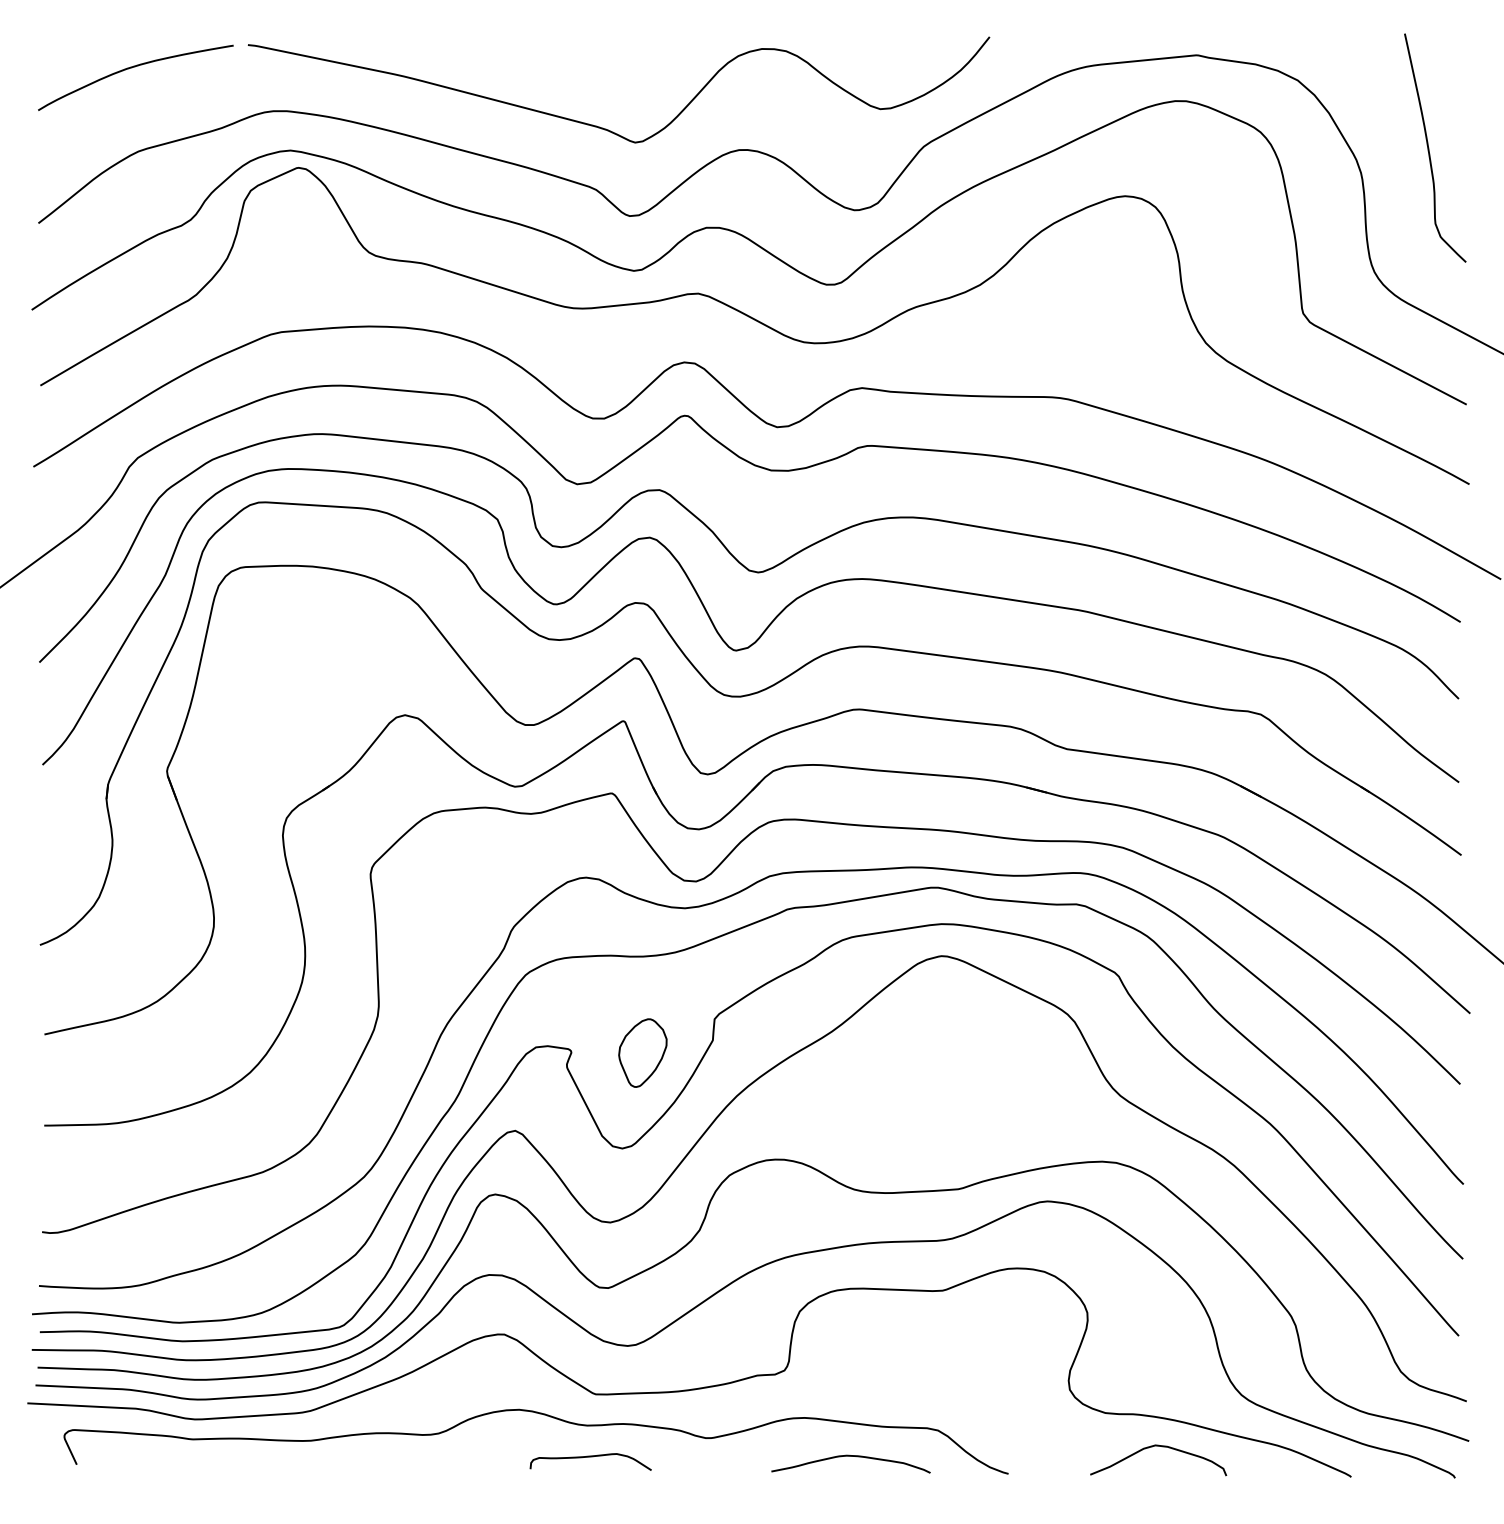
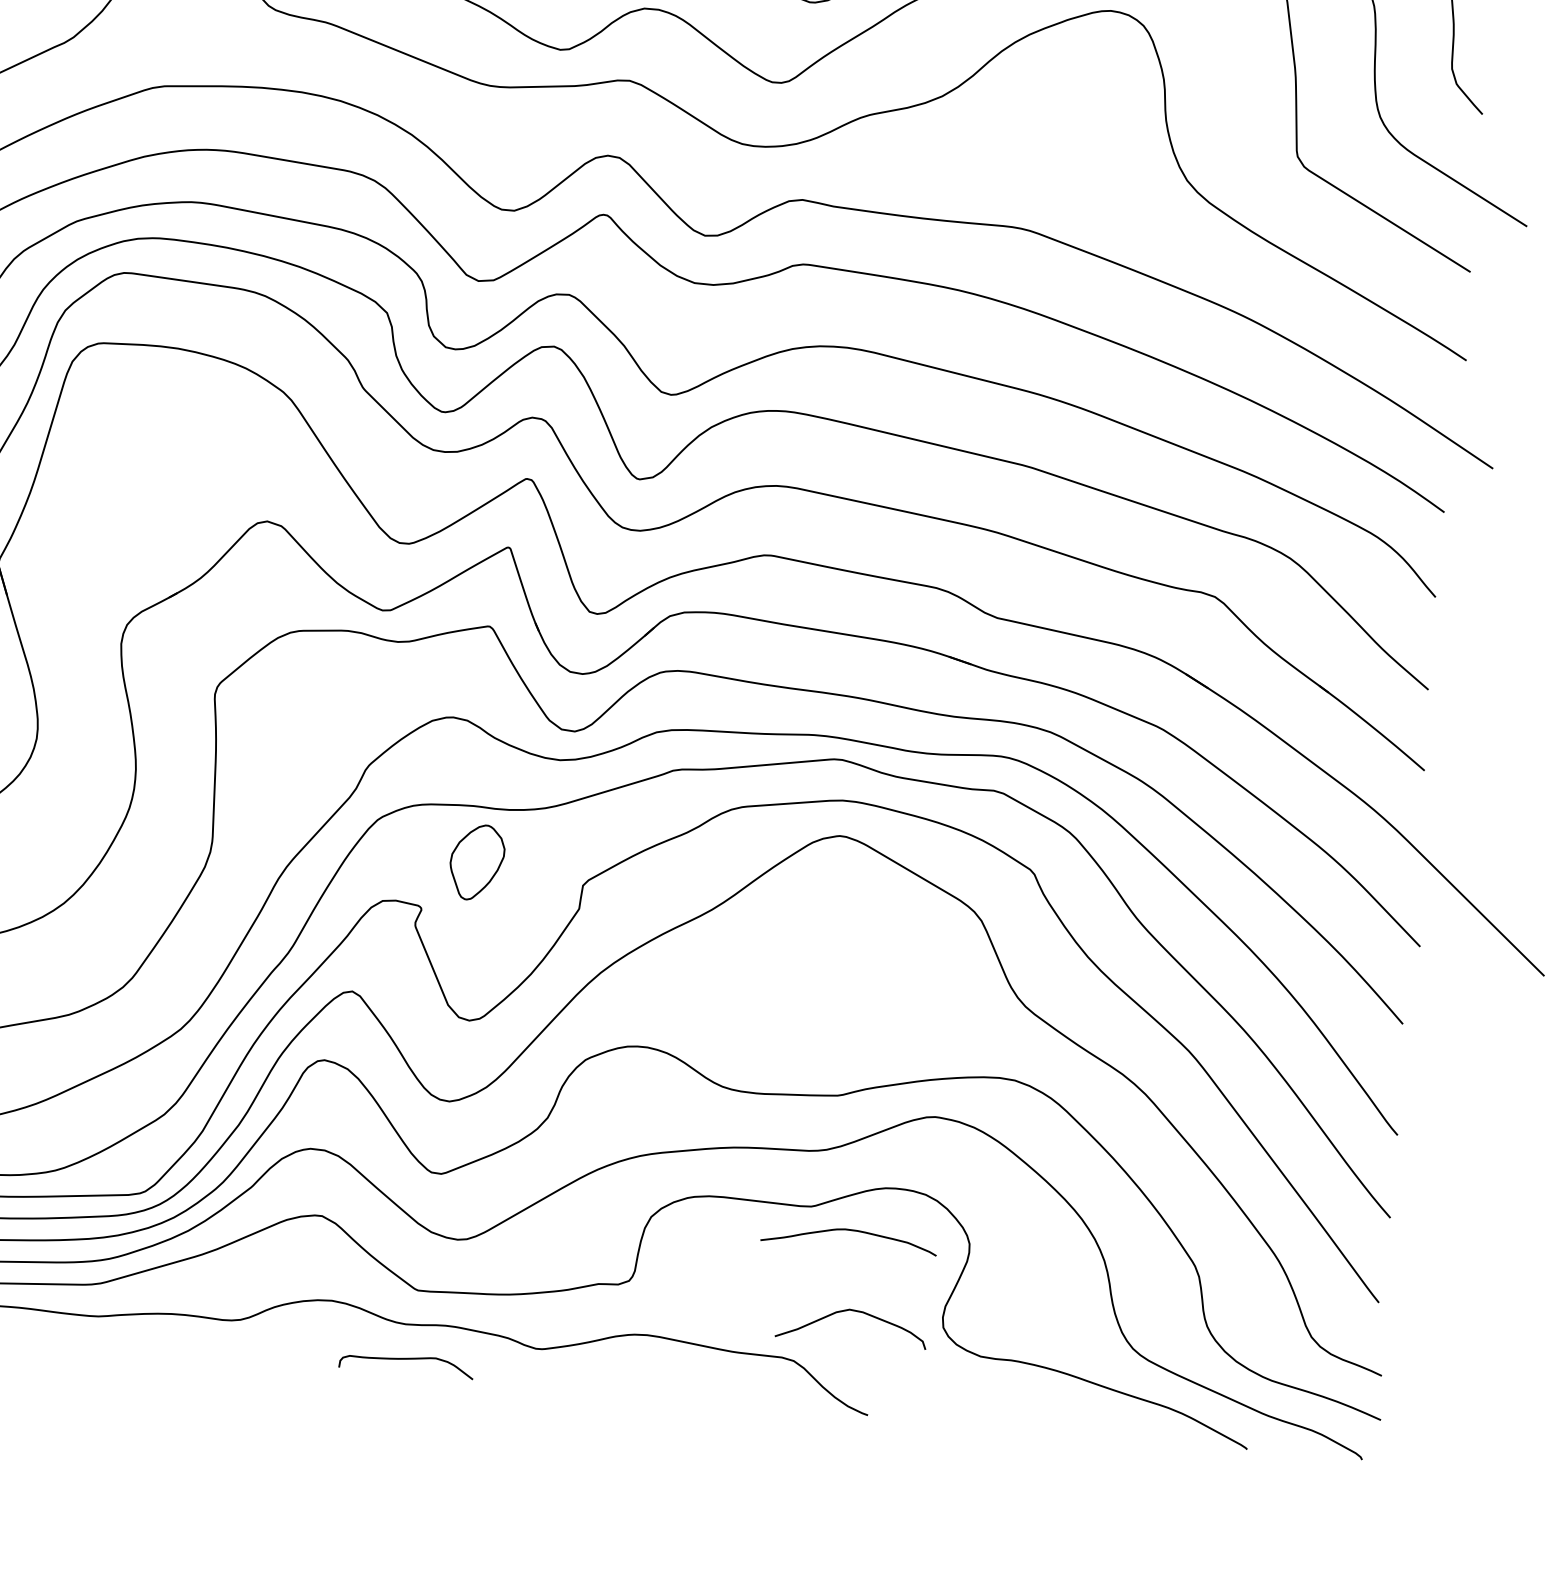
part: (642, 1052) -> (476, 861), moved
curve: (1162, 1447) -> (857, 1312), moved
curve: (850, 1456) -> (849, 1230), moved

